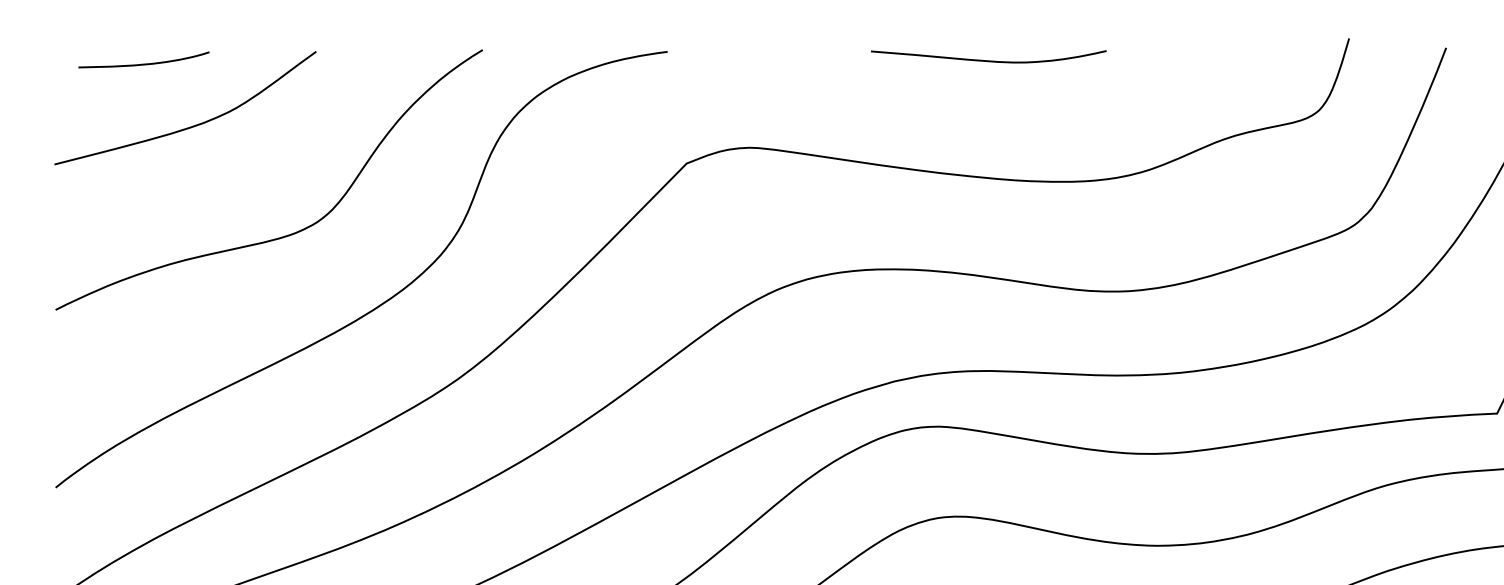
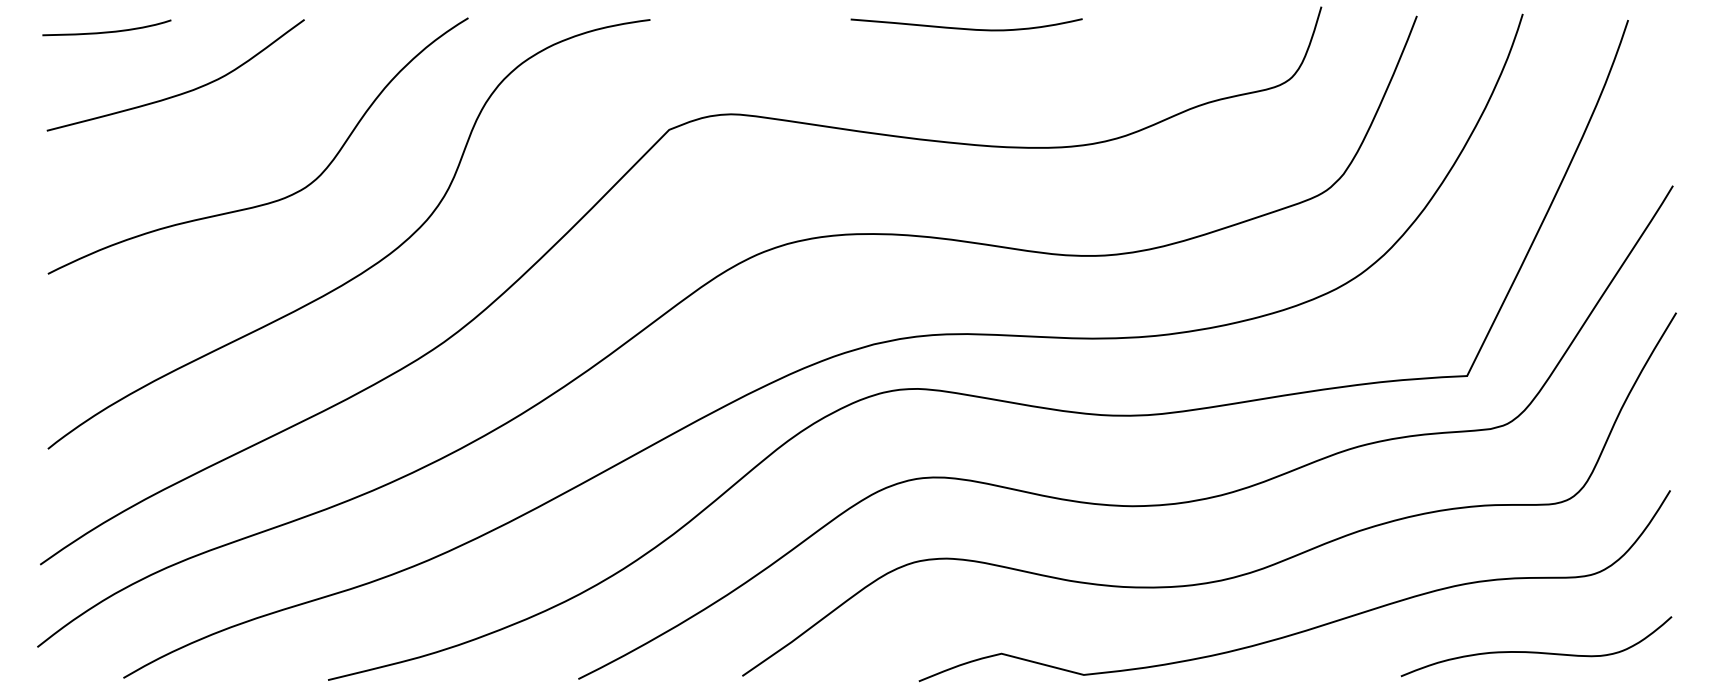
part: (143, 59) -> (106, 27), moved

